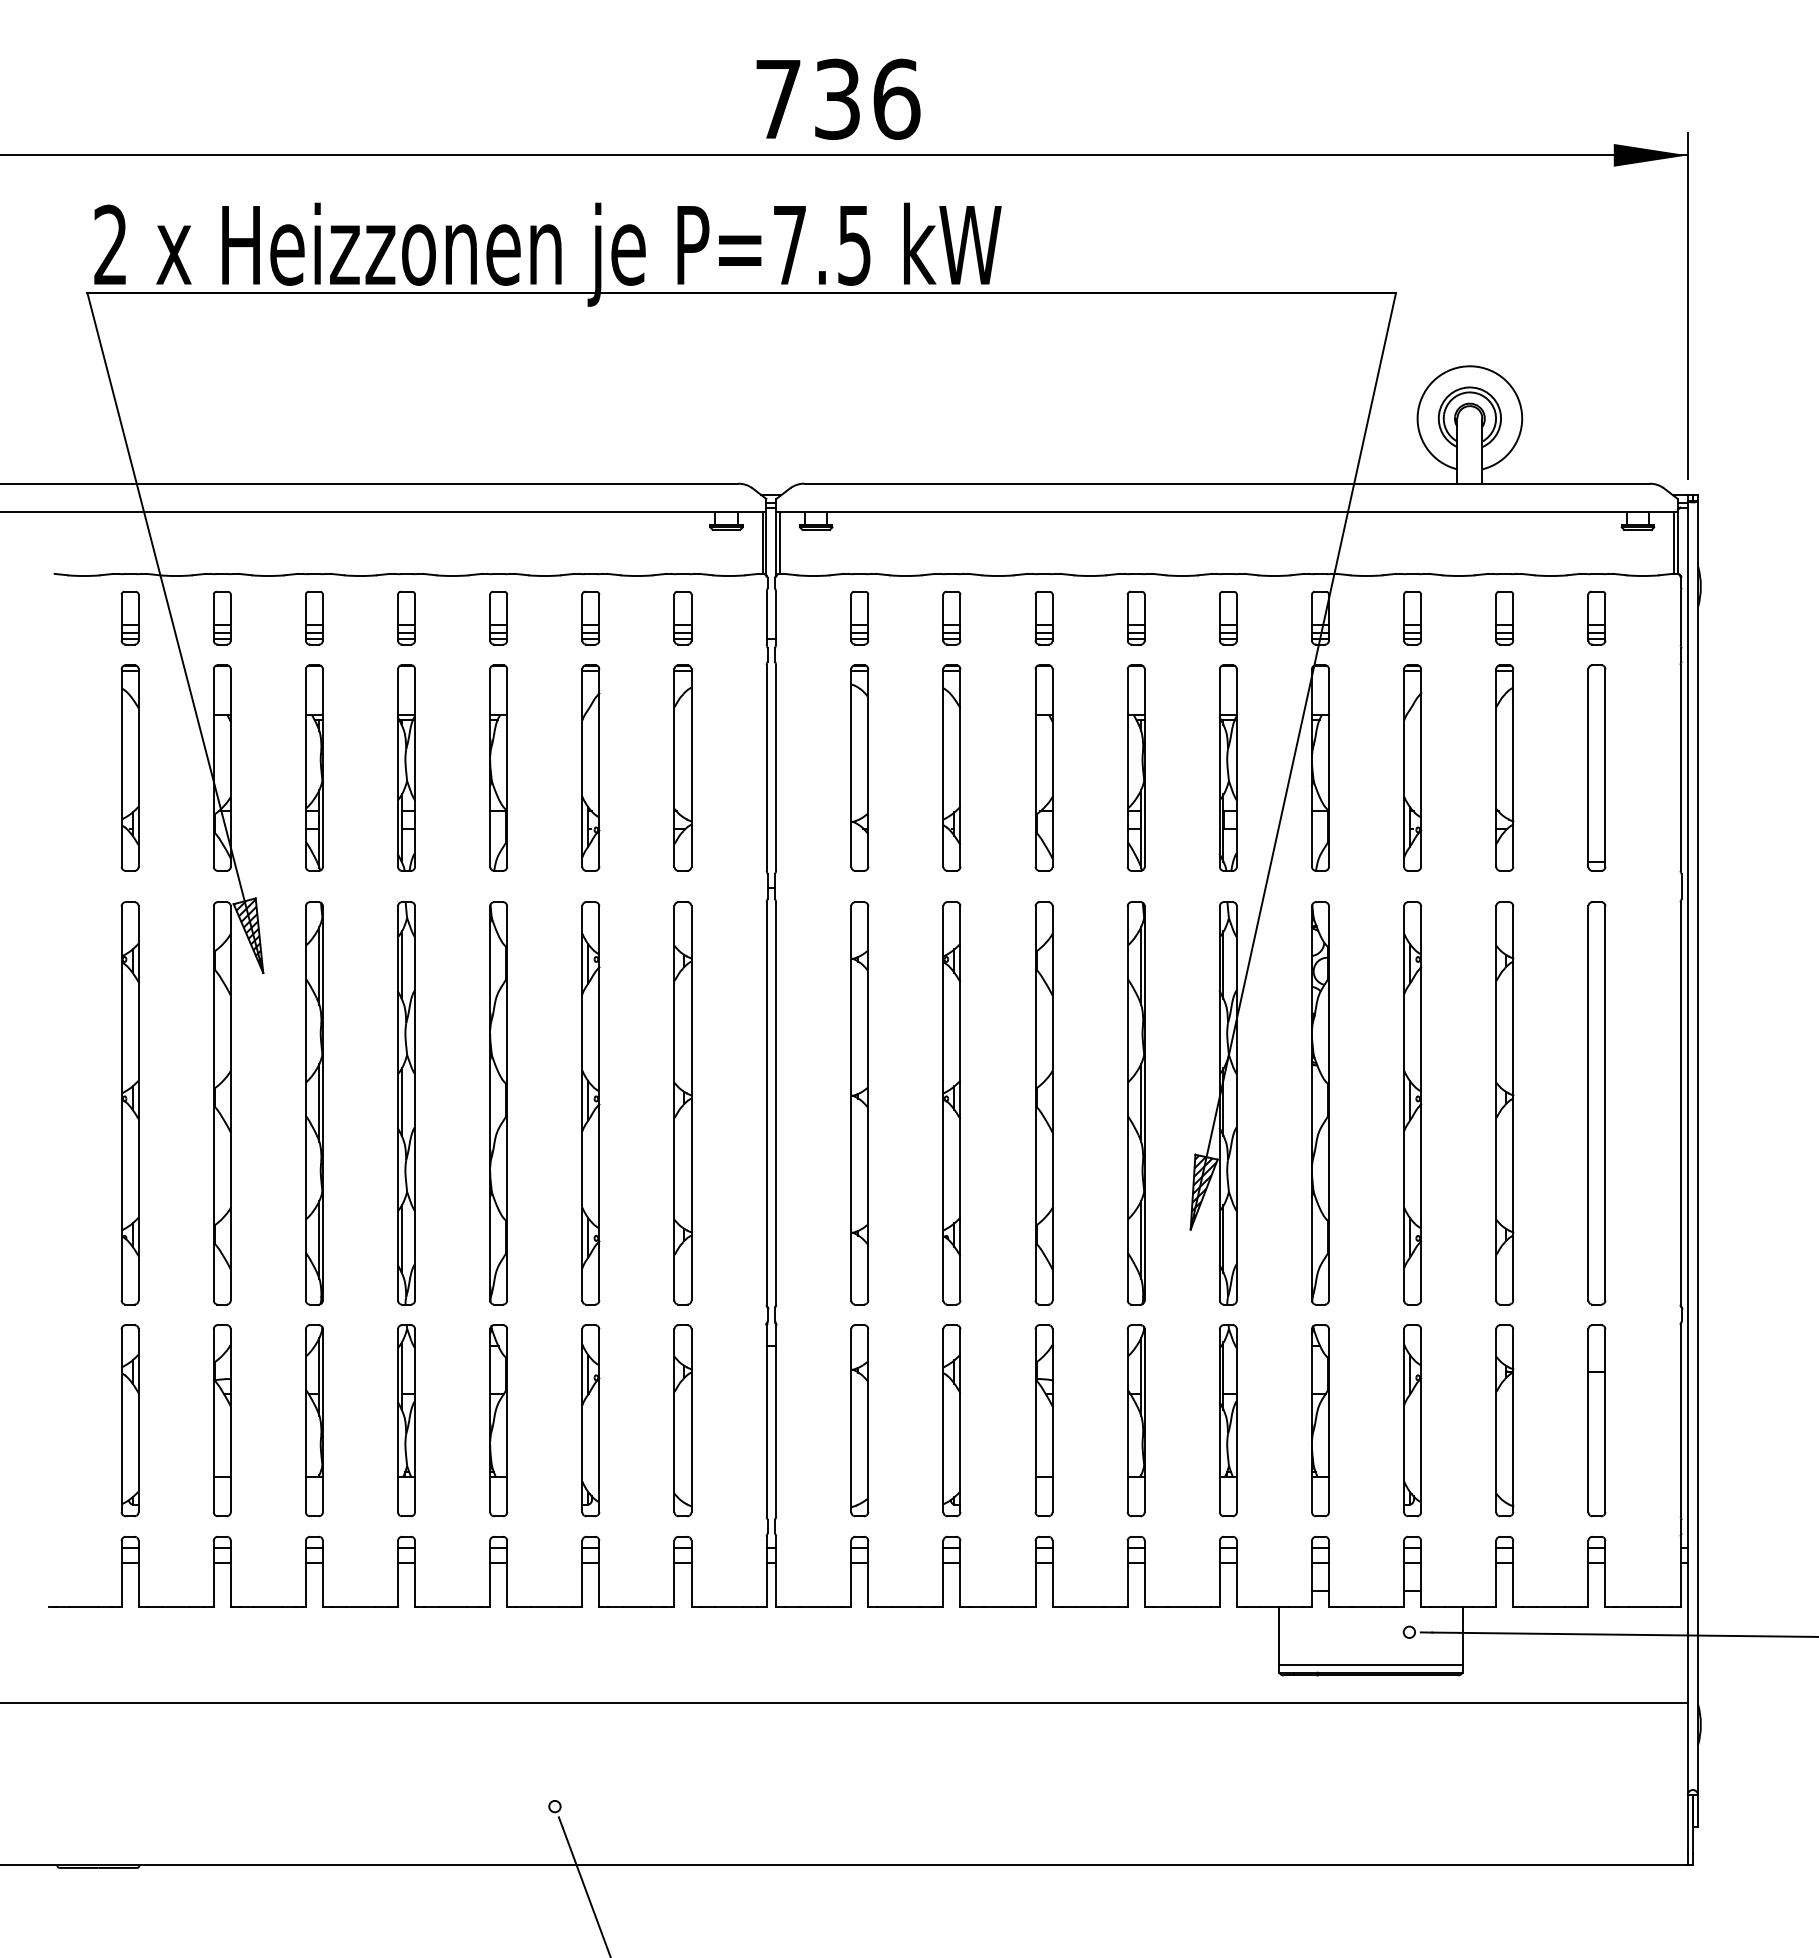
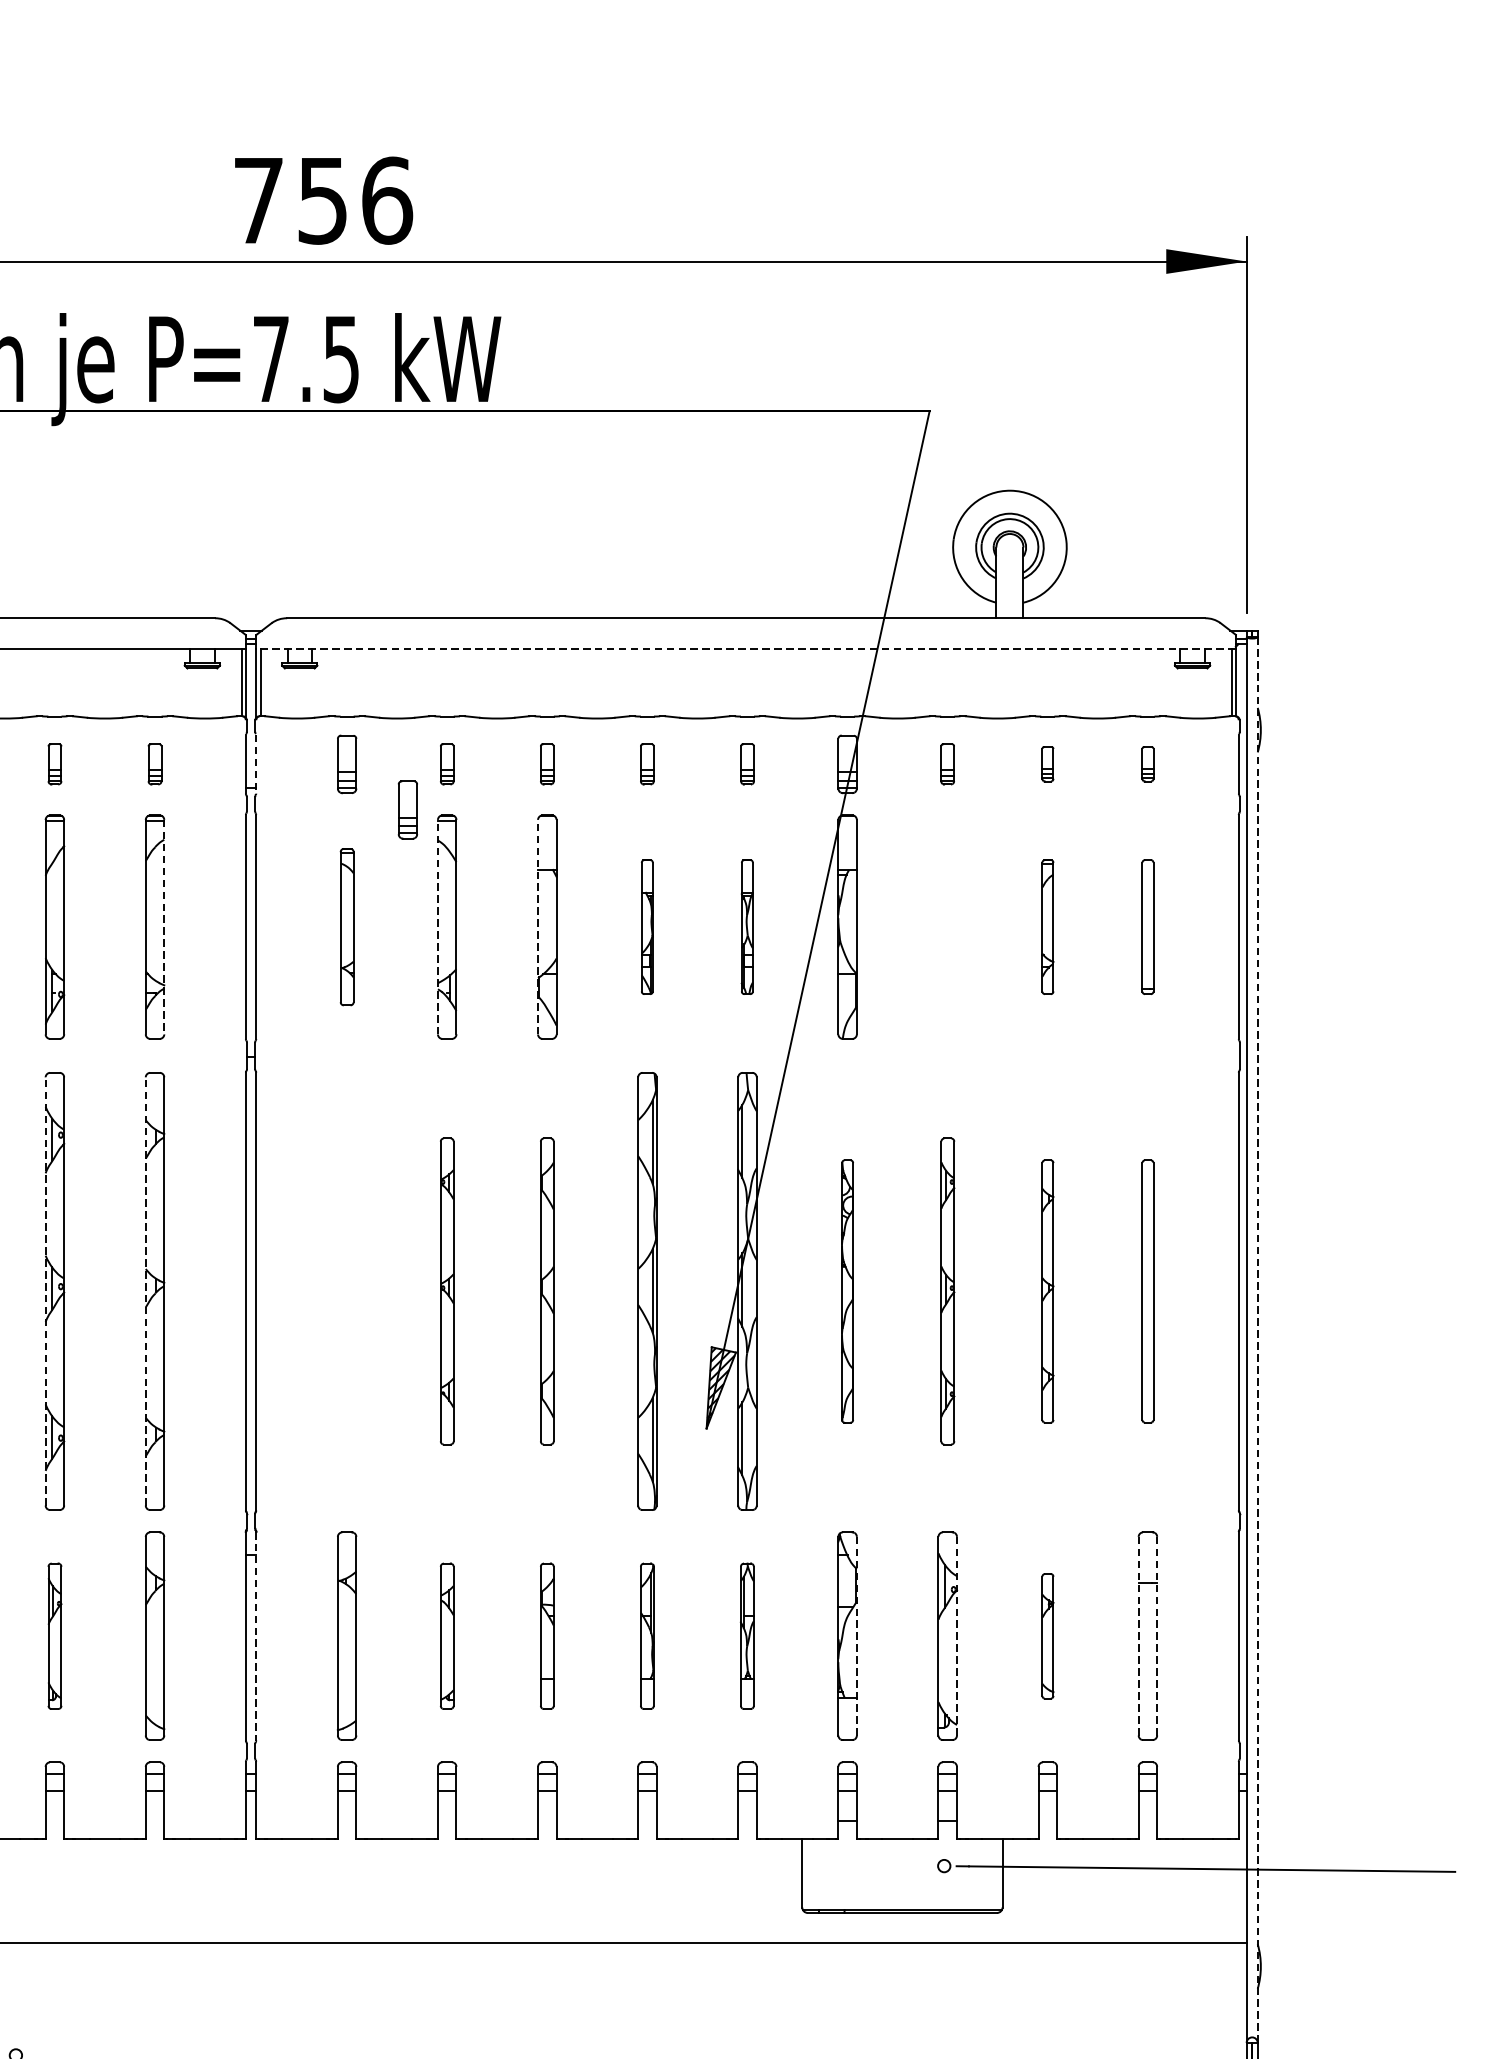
text: (837, 98) -> (322, 199), 736 -> 756
line: (1227, 512) -> (746, 649), solid -> dashed
part: (590, 617) -> (54, 763), size x0.7
part: (682, 617) -> (154, 763), size x0.7
part: (951, 617) -> (446, 763), size x0.7
part: (1043, 617) -> (546, 763), size x0.7
part: (1135, 617) -> (646, 763), size x0.7
part: (1228, 617) -> (747, 763), size x0.7
part: (1412, 617) -> (947, 763), size x0.7
part: (1504, 617) -> (1047, 763), size x0.6
part: (1596, 617) -> (1147, 763), size x0.6
line: (776, 618) -> (256, 764), solid -> dashed
part: (915, 659) -> (407, 809), added
part: (859, 767) -> (346, 926), size x0.7
part: (1135, 767) -> (646, 926), size x0.6
part: (1227, 767) -> (746, 926), size x0.6
part: (1412, 767) -> (947, 926), removed
part: (1504, 767) -> (1047, 926), size x0.6
part: (1596, 767) -> (1147, 926), size x0.6
line: (691, 768) -> (164, 927), solid -> dashed
line: (943, 768) -> (438, 927), solid -> dashed
line: (1035, 768) -> (538, 927), solid -> dashed
line: (582, 1102) -> (45, 1290), solid -> dashed
line: (674, 1102) -> (145, 1290), solid -> dashed
part: (859, 1103) -> (346, 1291), removed
part: (951, 1103) -> (446, 1291), size x0.7
part: (1043, 1103) -> (546, 1291), size x0.7
part: (1320, 1103) -> (847, 1291), size x0.6
part: (1412, 1103) -> (947, 1291), size x0.7
part: (1504, 1103) -> (1047, 1291), size x0.6
part: (1596, 1103) -> (1147, 1291), size x0.6
line: (1698, 1148) -> (1258, 1340), solid -> dashed
part: (590, 1420) -> (54, 1635), size x0.7
part: (951, 1420) -> (446, 1635), size x0.7
part: (1043, 1420) -> (546, 1635), size x0.7
part: (1135, 1420) -> (646, 1635), size x0.7
part: (1227, 1420) -> (746, 1635), size x0.7
part: (1504, 1420) -> (1047, 1635), size x0.6
line: (1588, 1420) -> (1138, 1635), solid -> dashed
line: (776, 1421) -> (256, 1637), solid -> dashed
line: (1329, 1421) -> (857, 1637), solid -> dashed
line: (1421, 1421) -> (957, 1637), solid -> dashed
line: (1605, 1421) -> (1157, 1637), solid -> dashed
line: (1370, 1664) -> (901, 1901), removed

